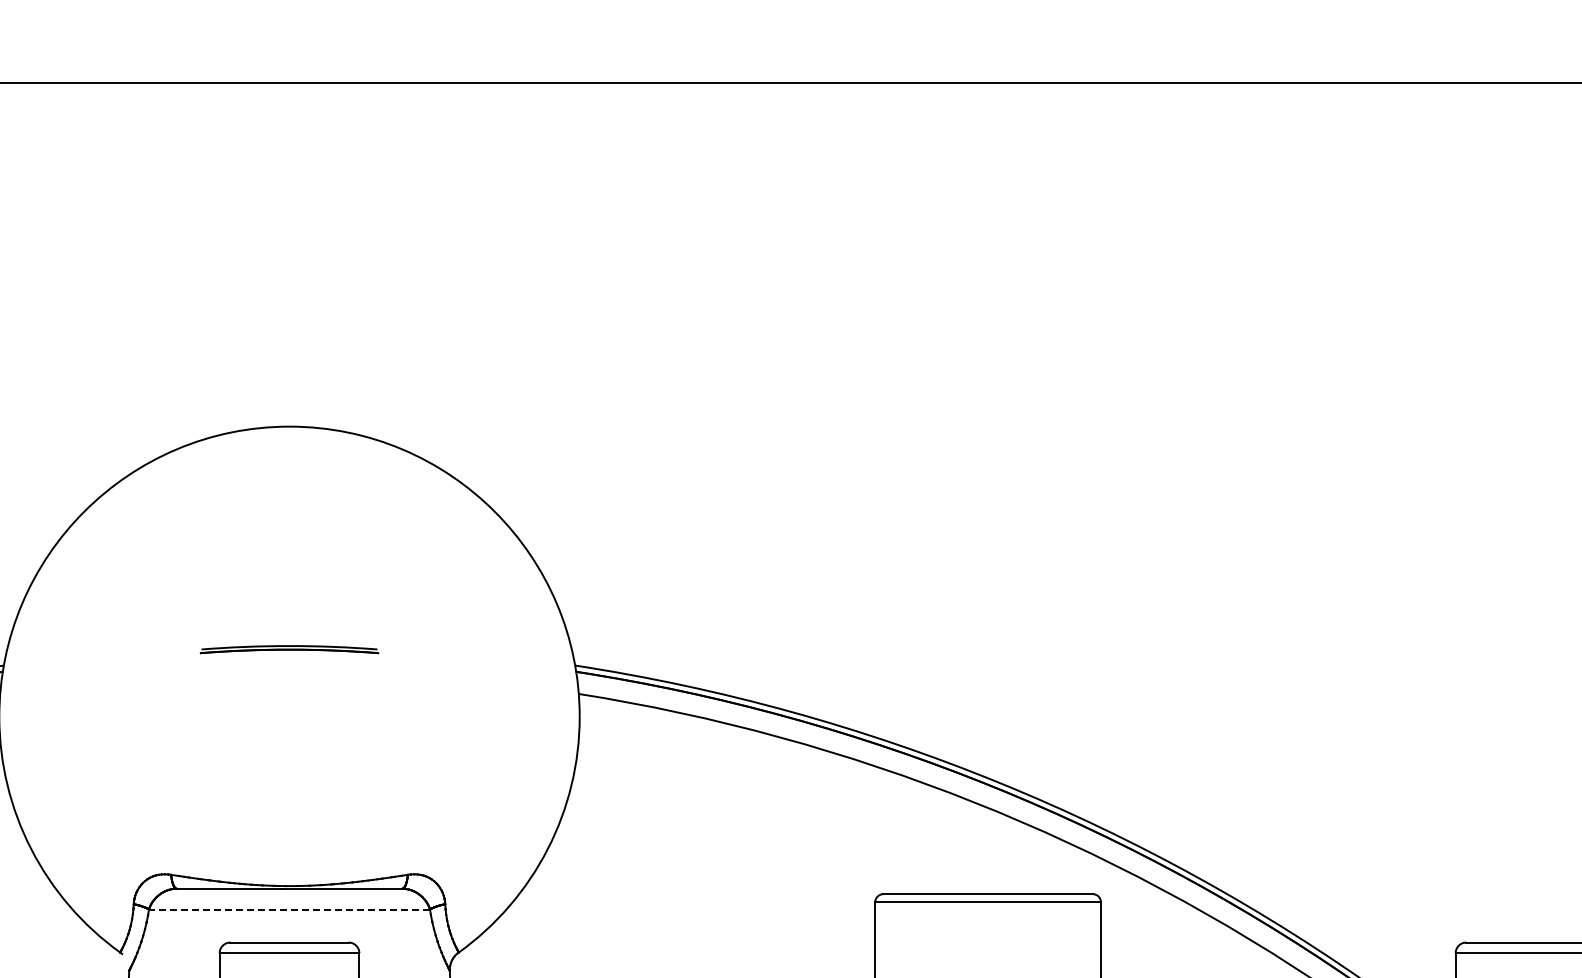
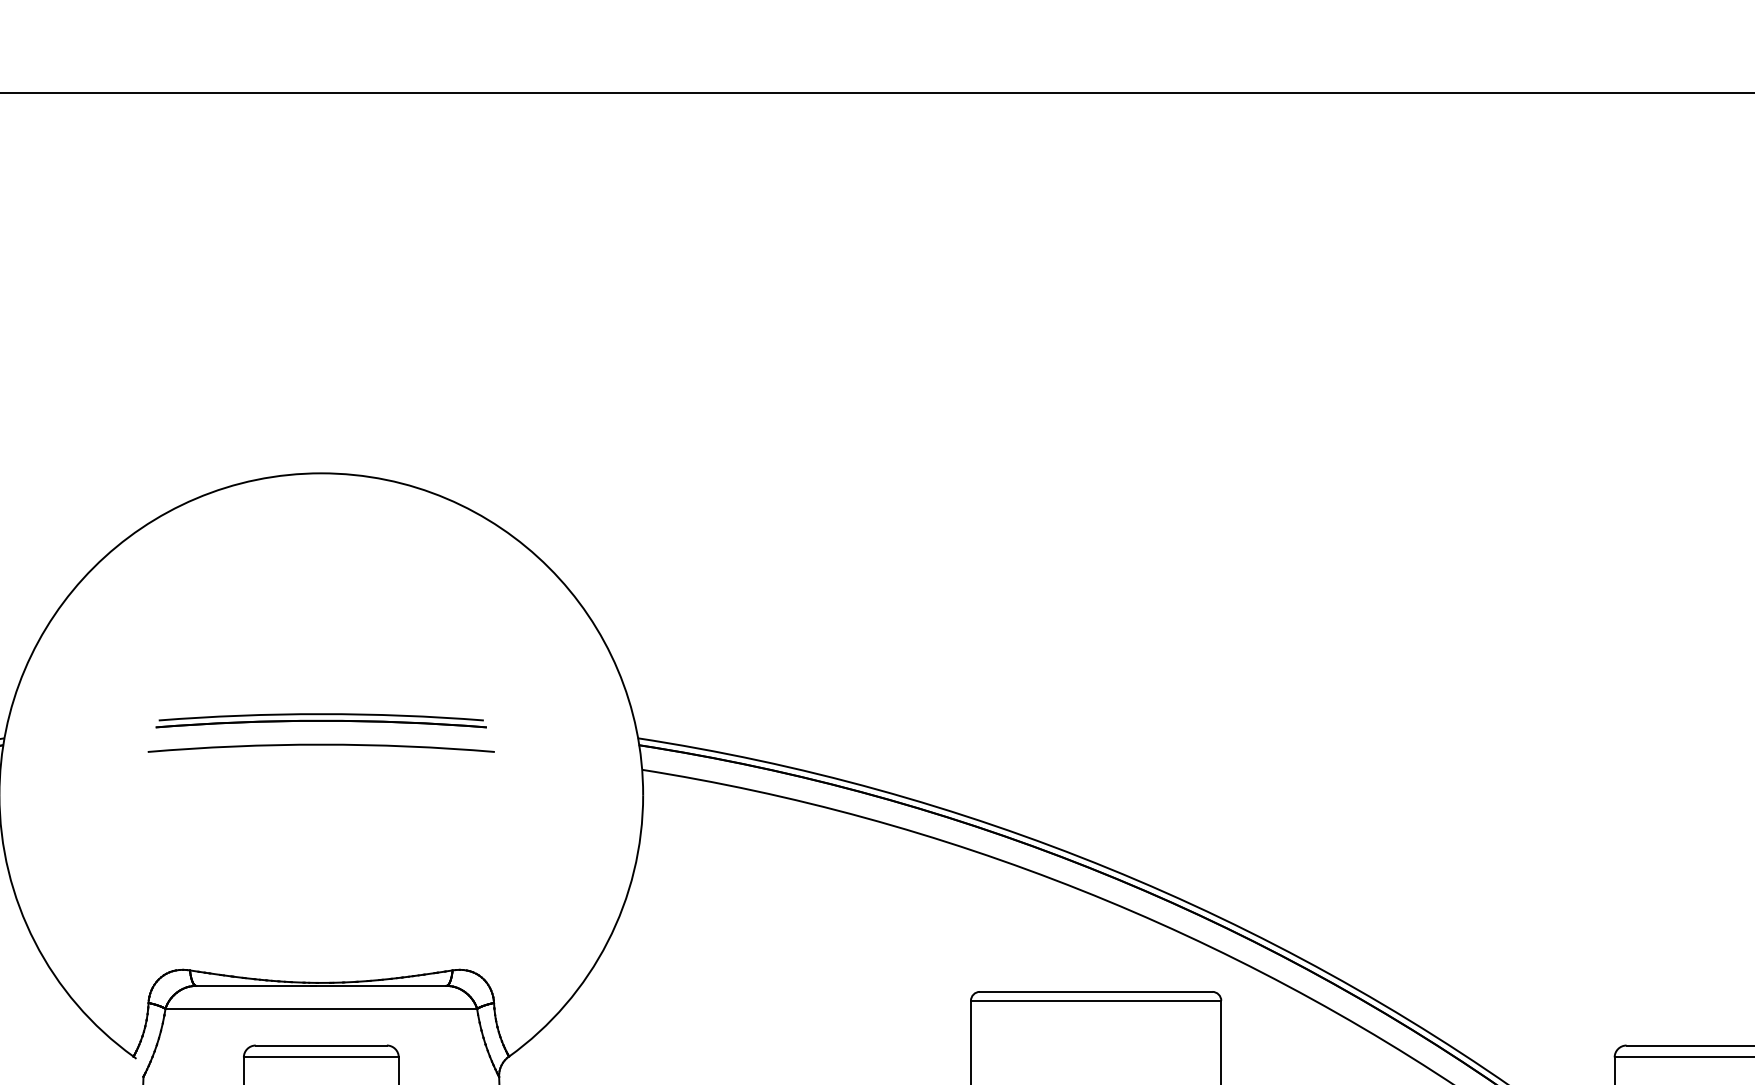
part: (289, 649) -> (321, 720), size x1.67
arc: (289, 672) -> (321, 746), added
line: (289, 909) -> (321, 1008), dashed -> solid

